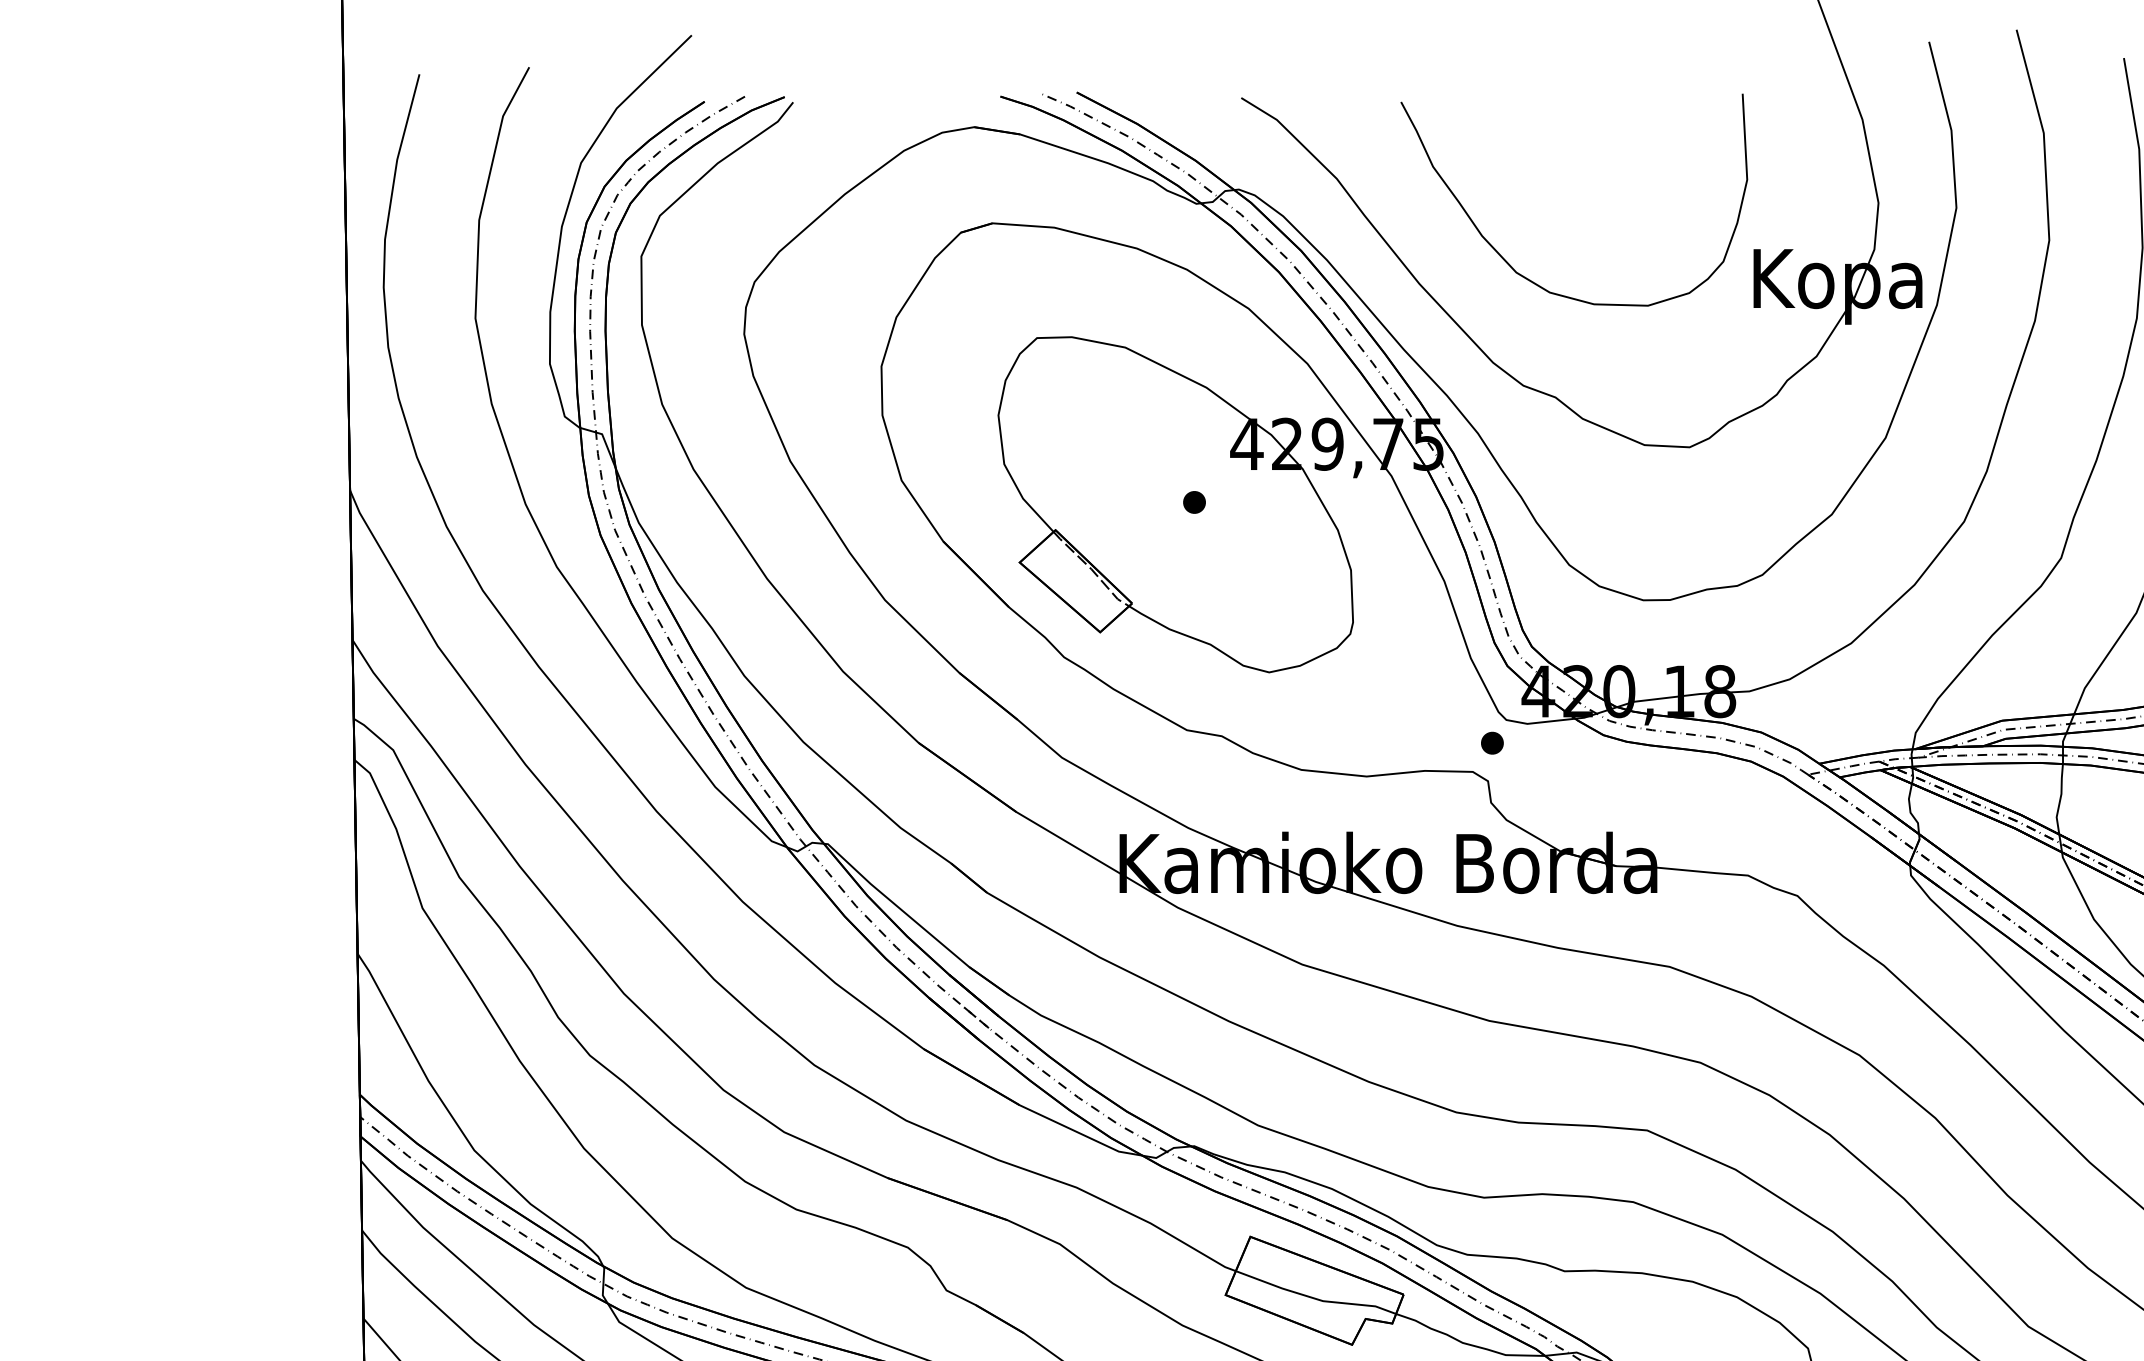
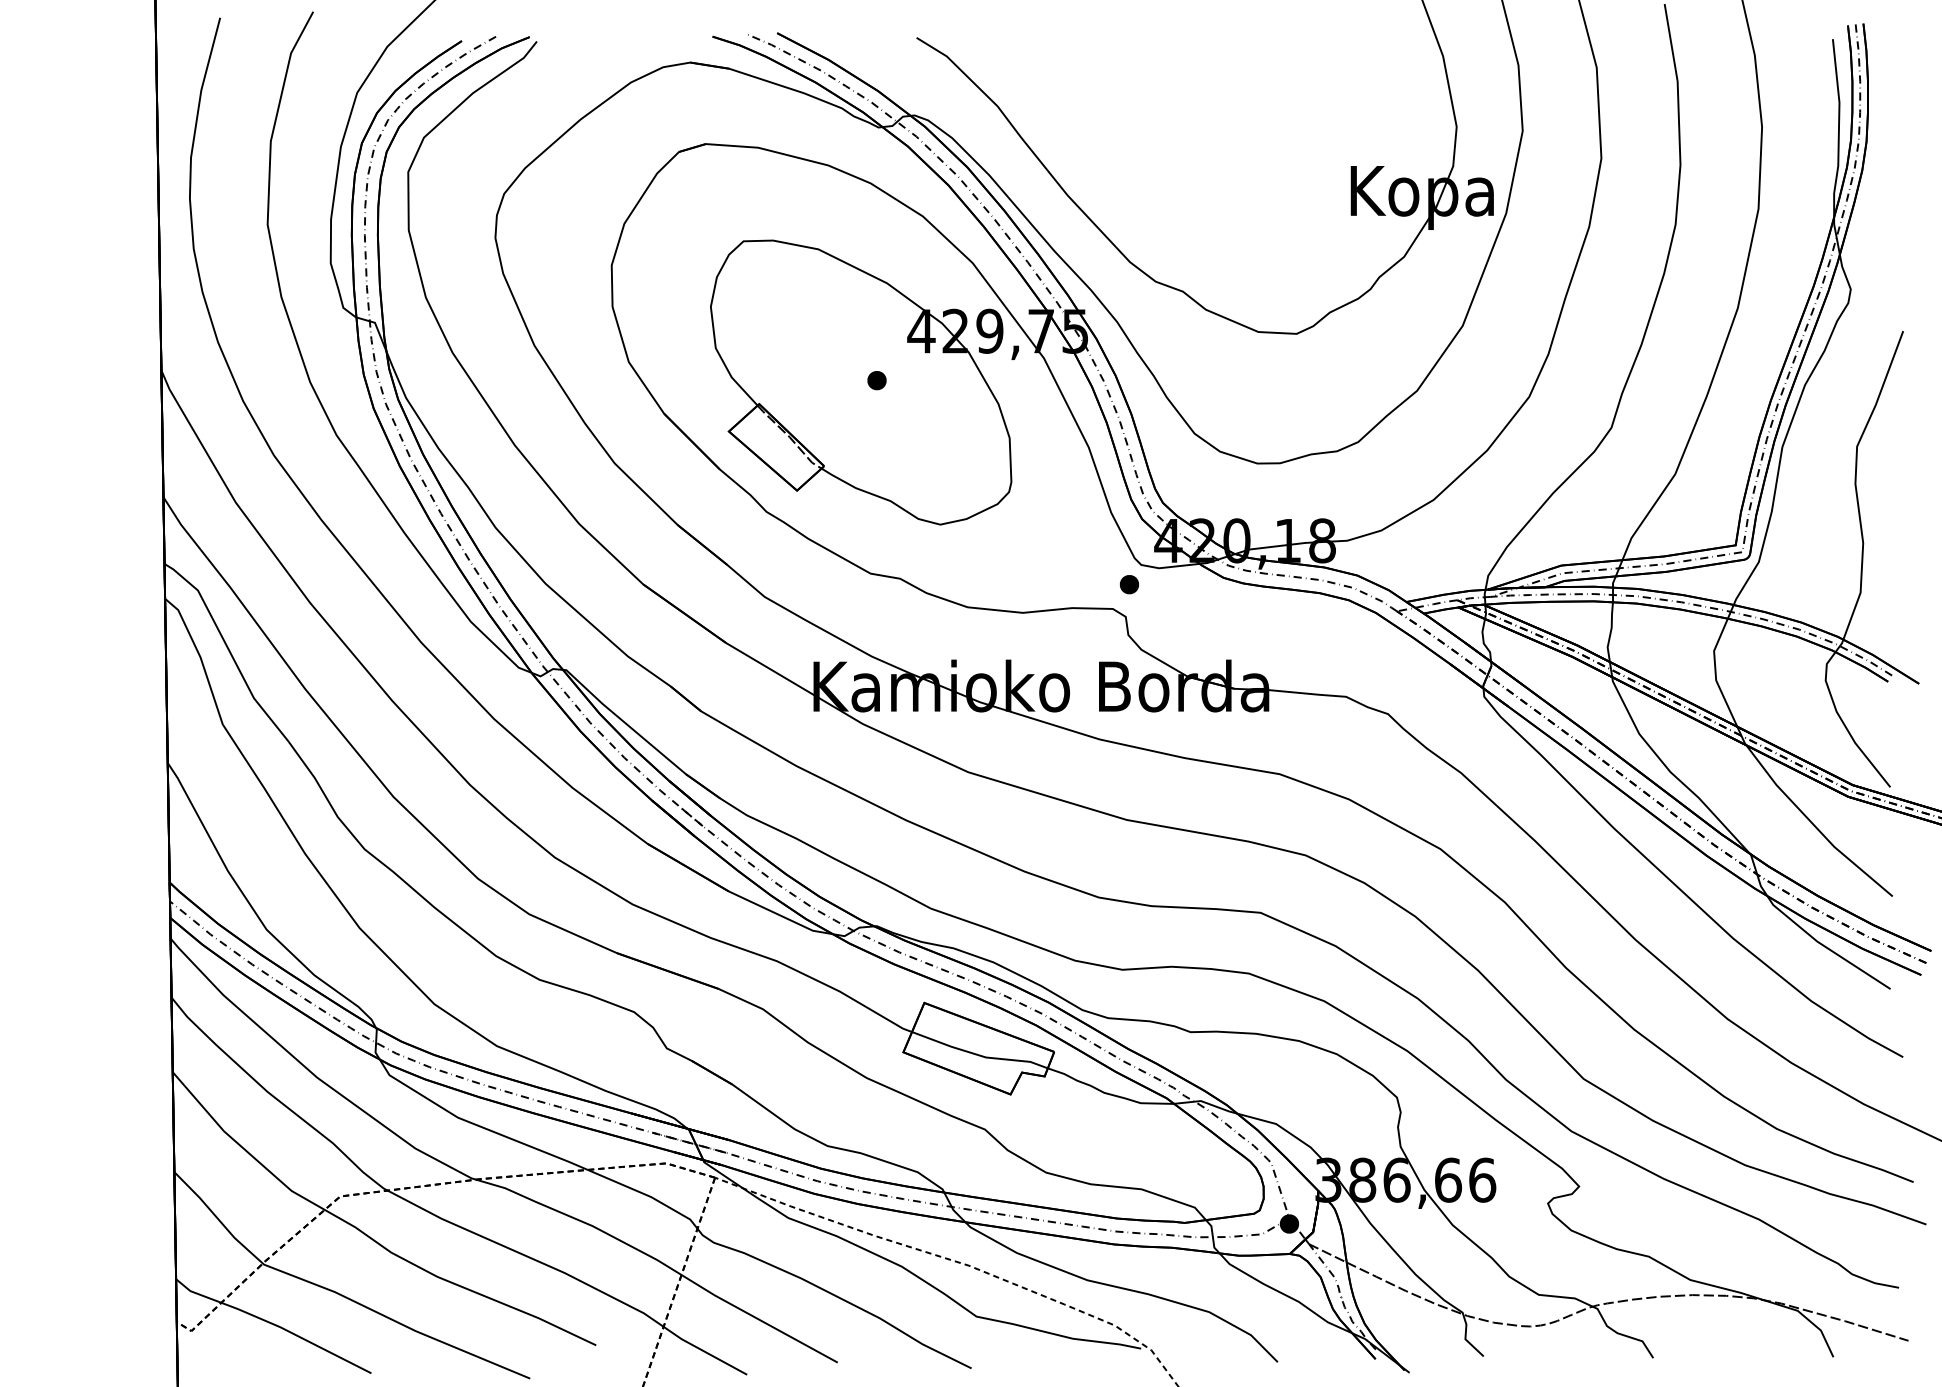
curve: (1526, 276) -> (1158, 189), removed

